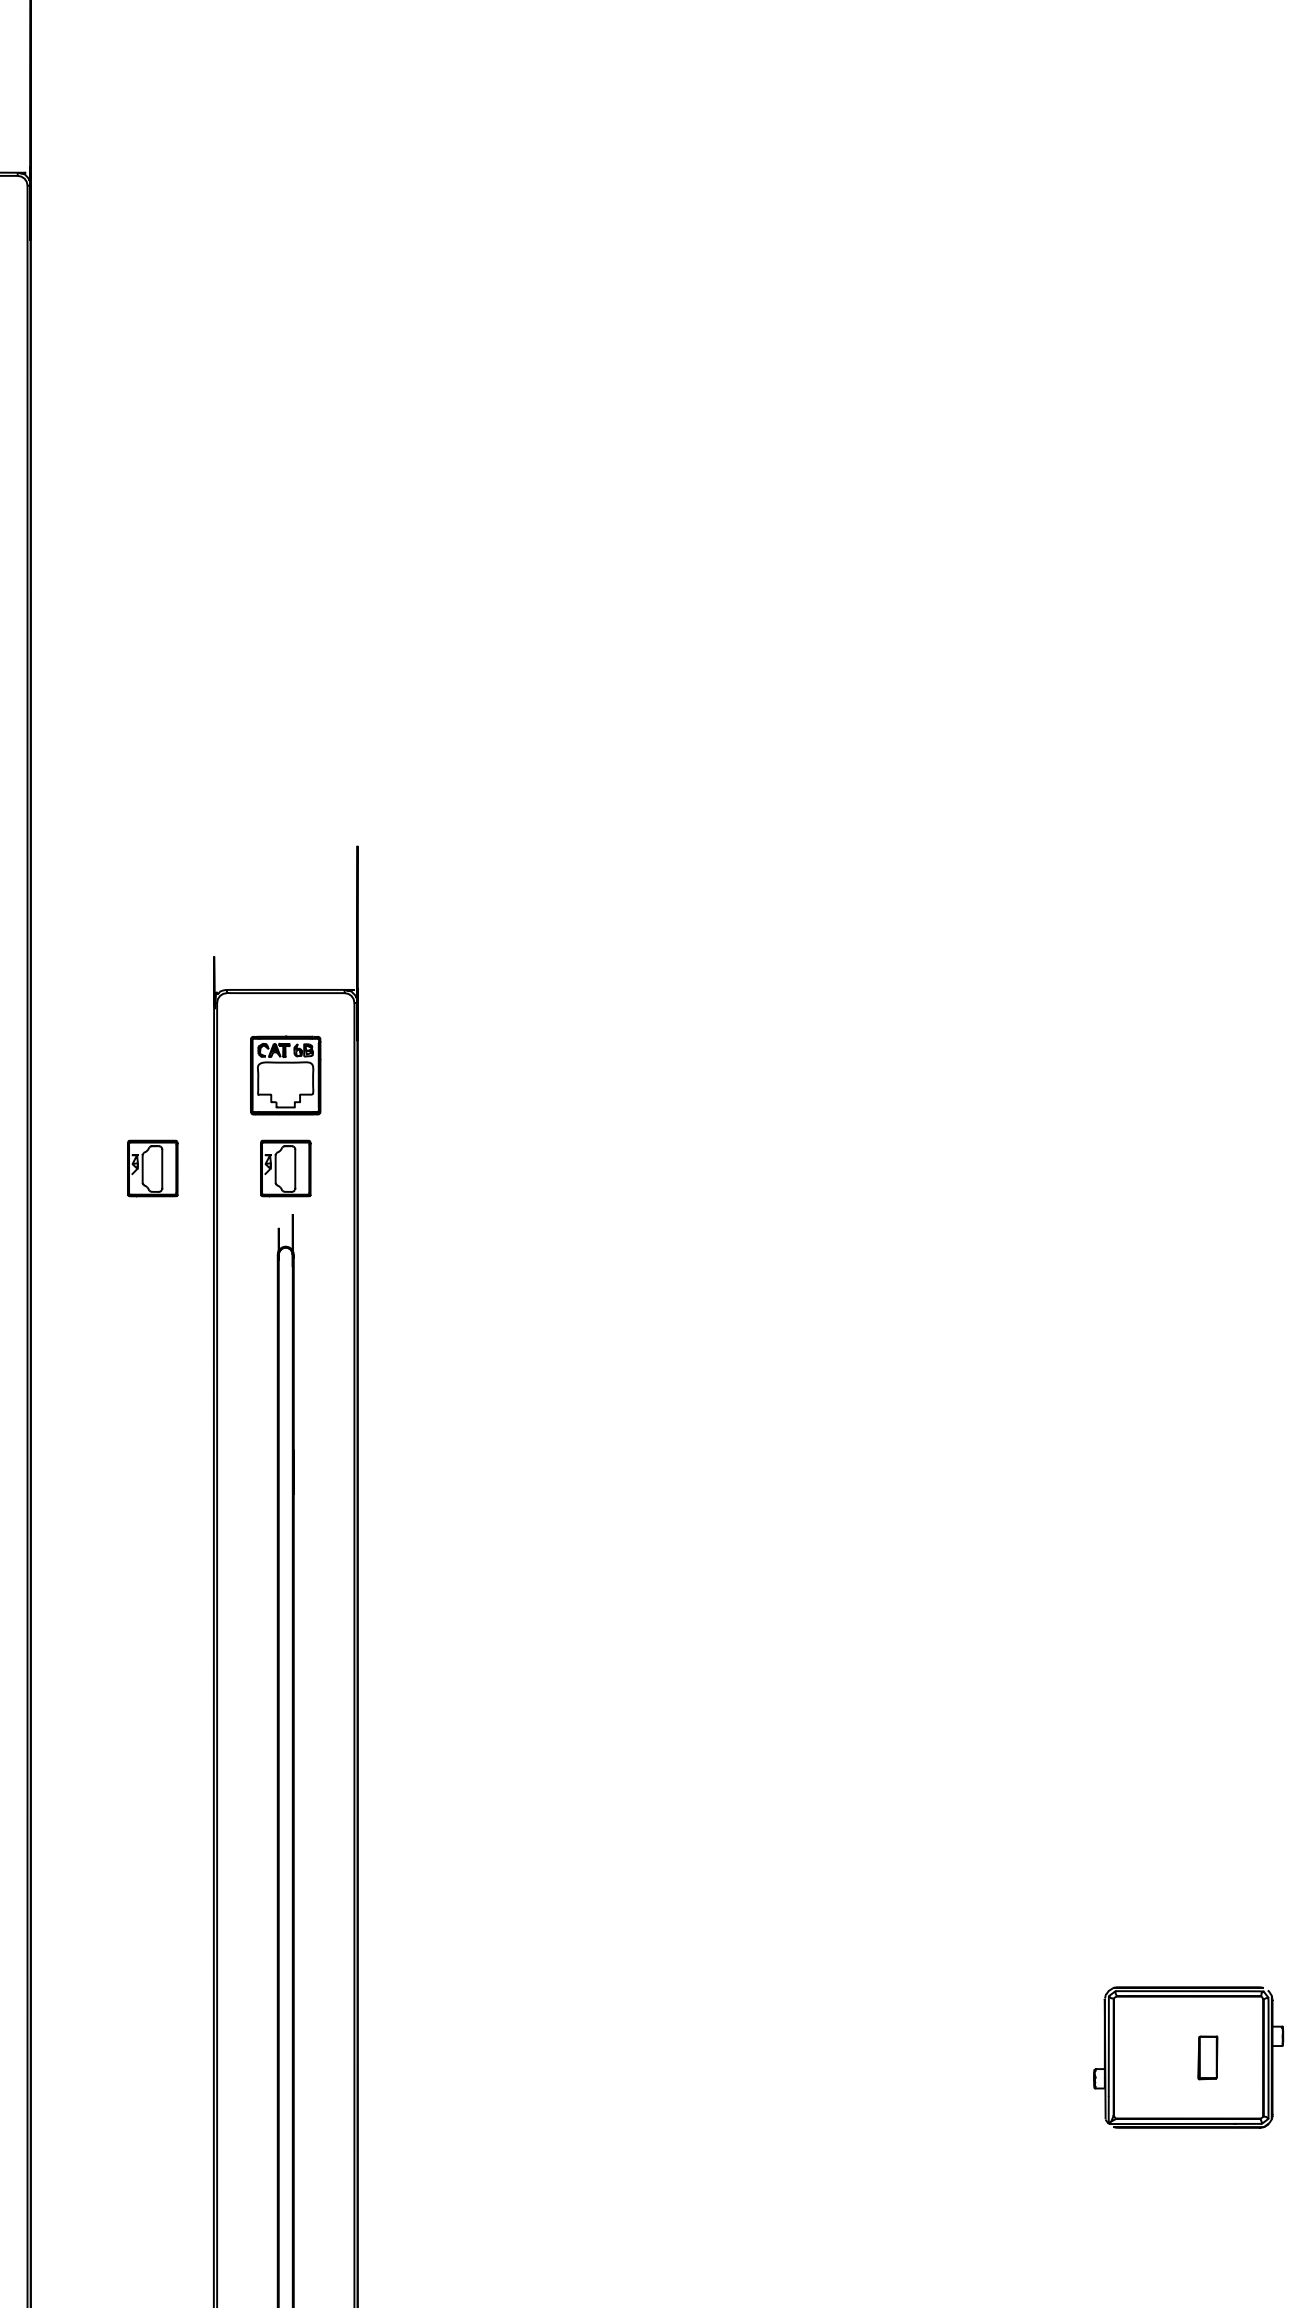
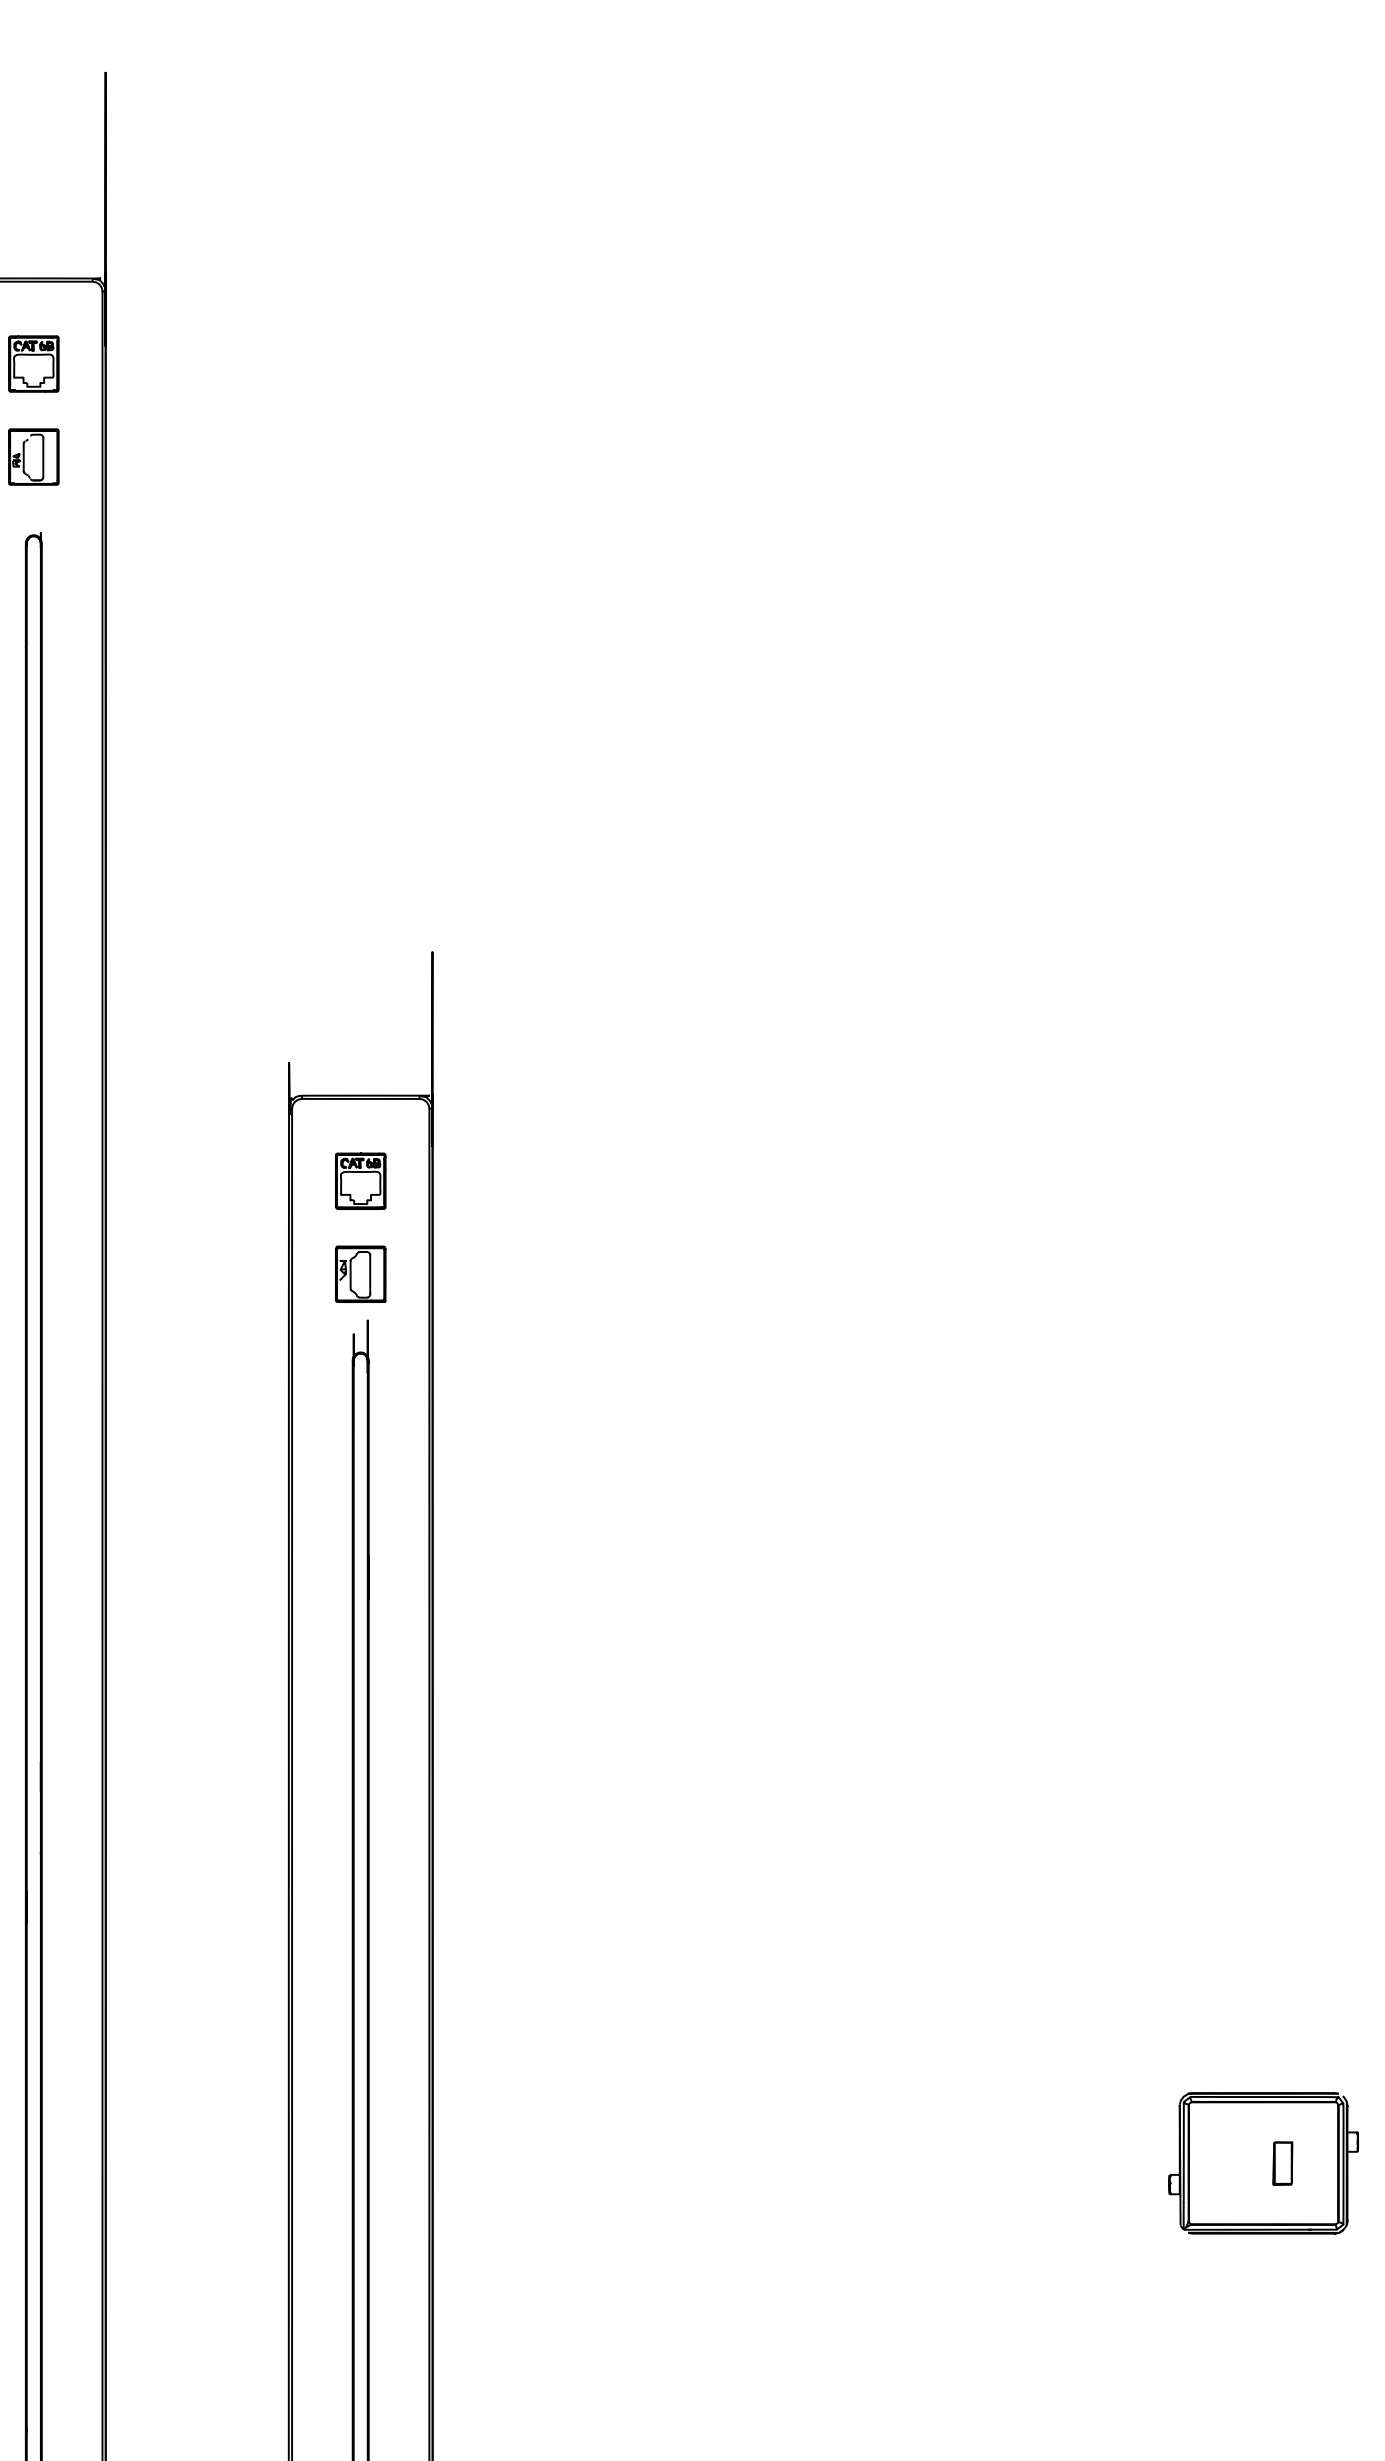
part: (285, 1074) -> (360, 1180), size x0.71
part: (152, 1168) -> (227, 1274), removed

